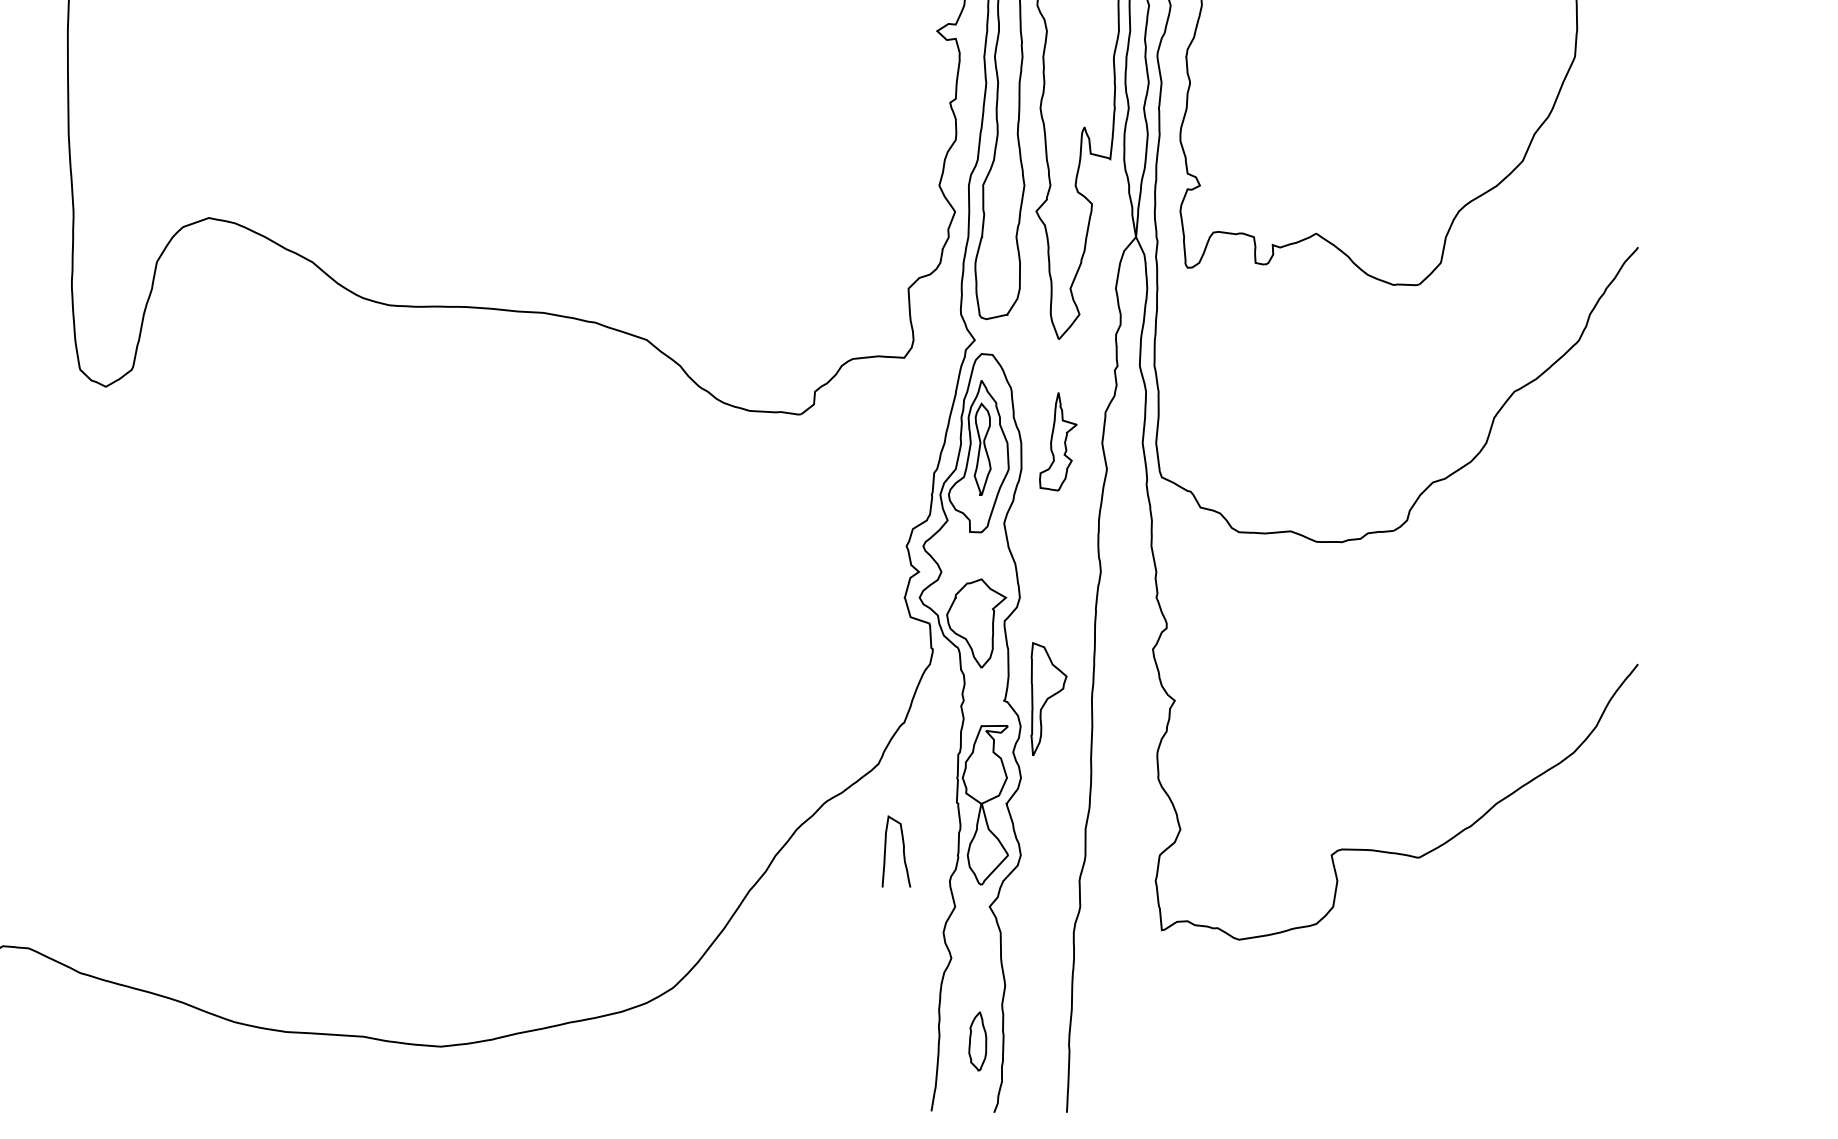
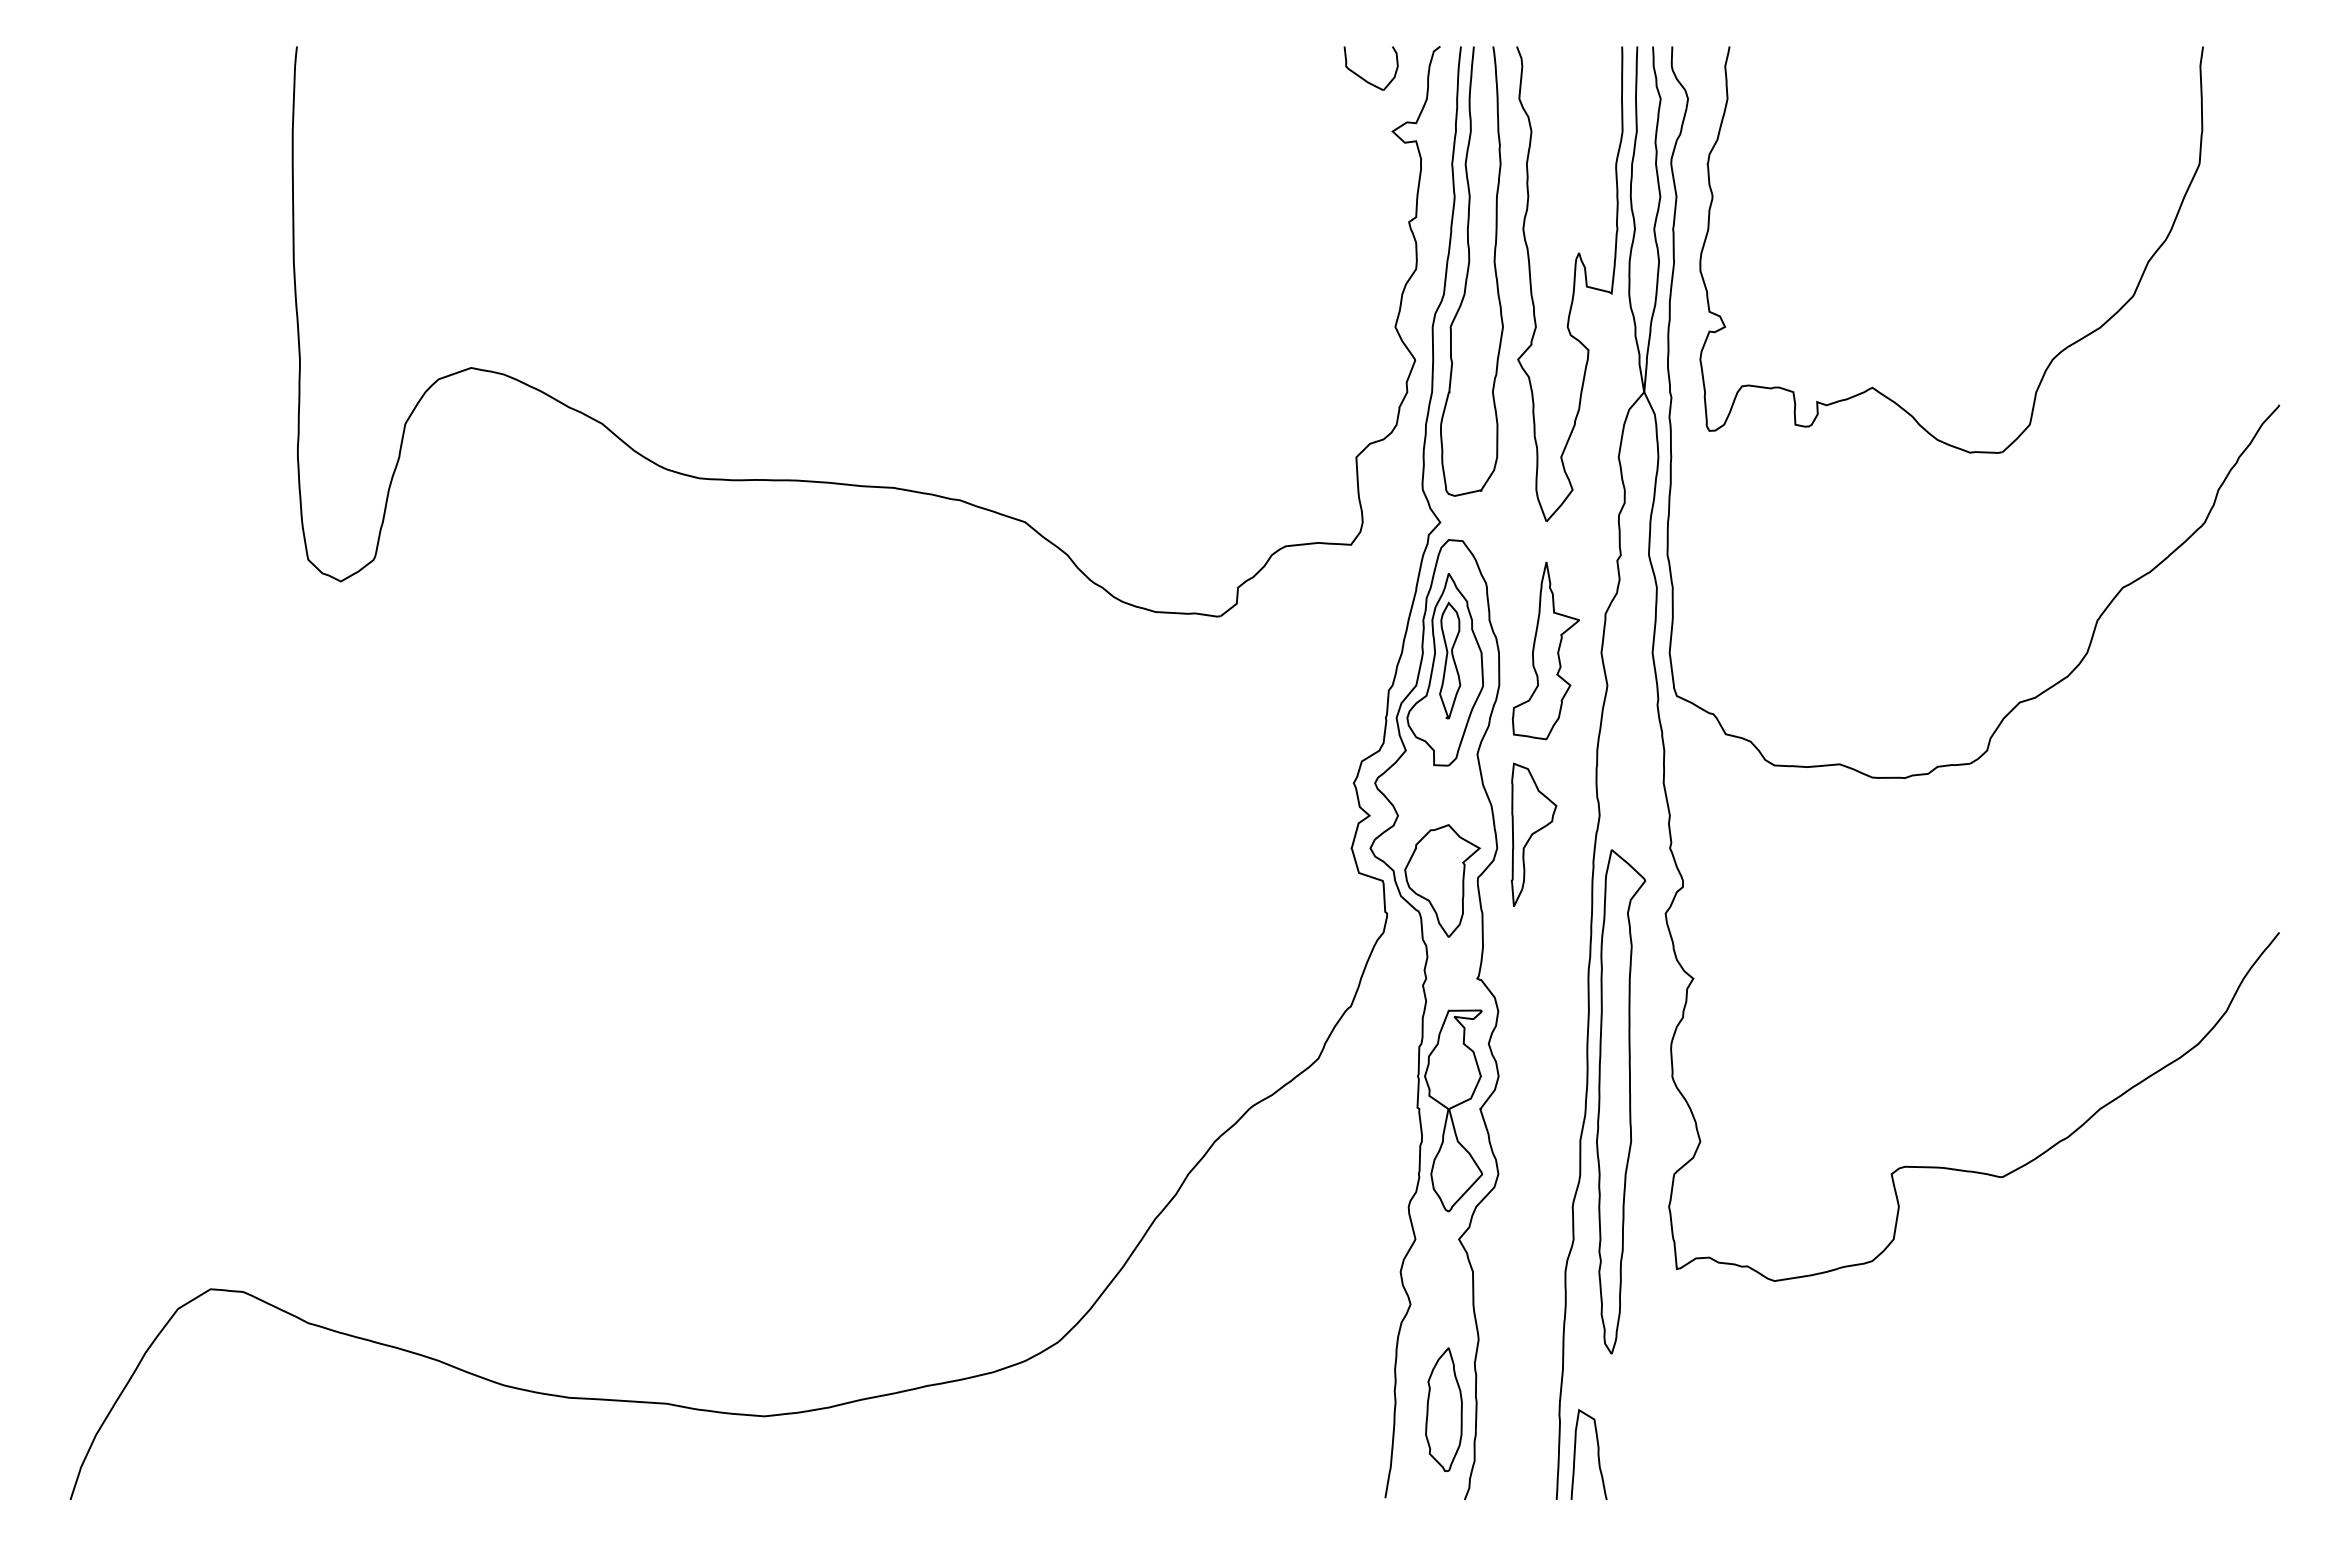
part: (1058, 441) -> (1545, 650), size x1.43
part: (1048, 699) -> (1533, 834), moved
part: (1117, 797) -> (1620, 1101), added
curve: (903, 851) -> (1597, 1454), moved
part: (977, 1041) -> (1443, 1409), size x1.67

